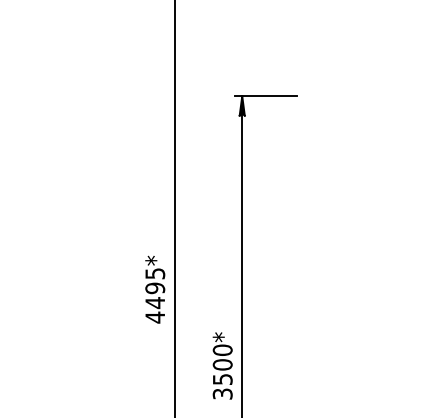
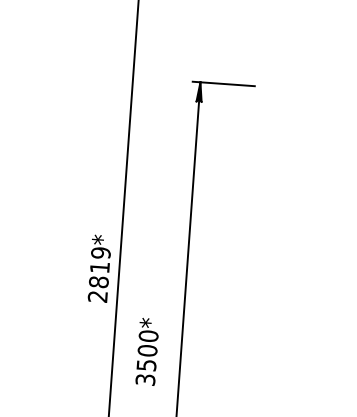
text: (155, 295) -> (99, 274), 4495* -> 2819*
text: (222, 365) -> (147, 351), moved

